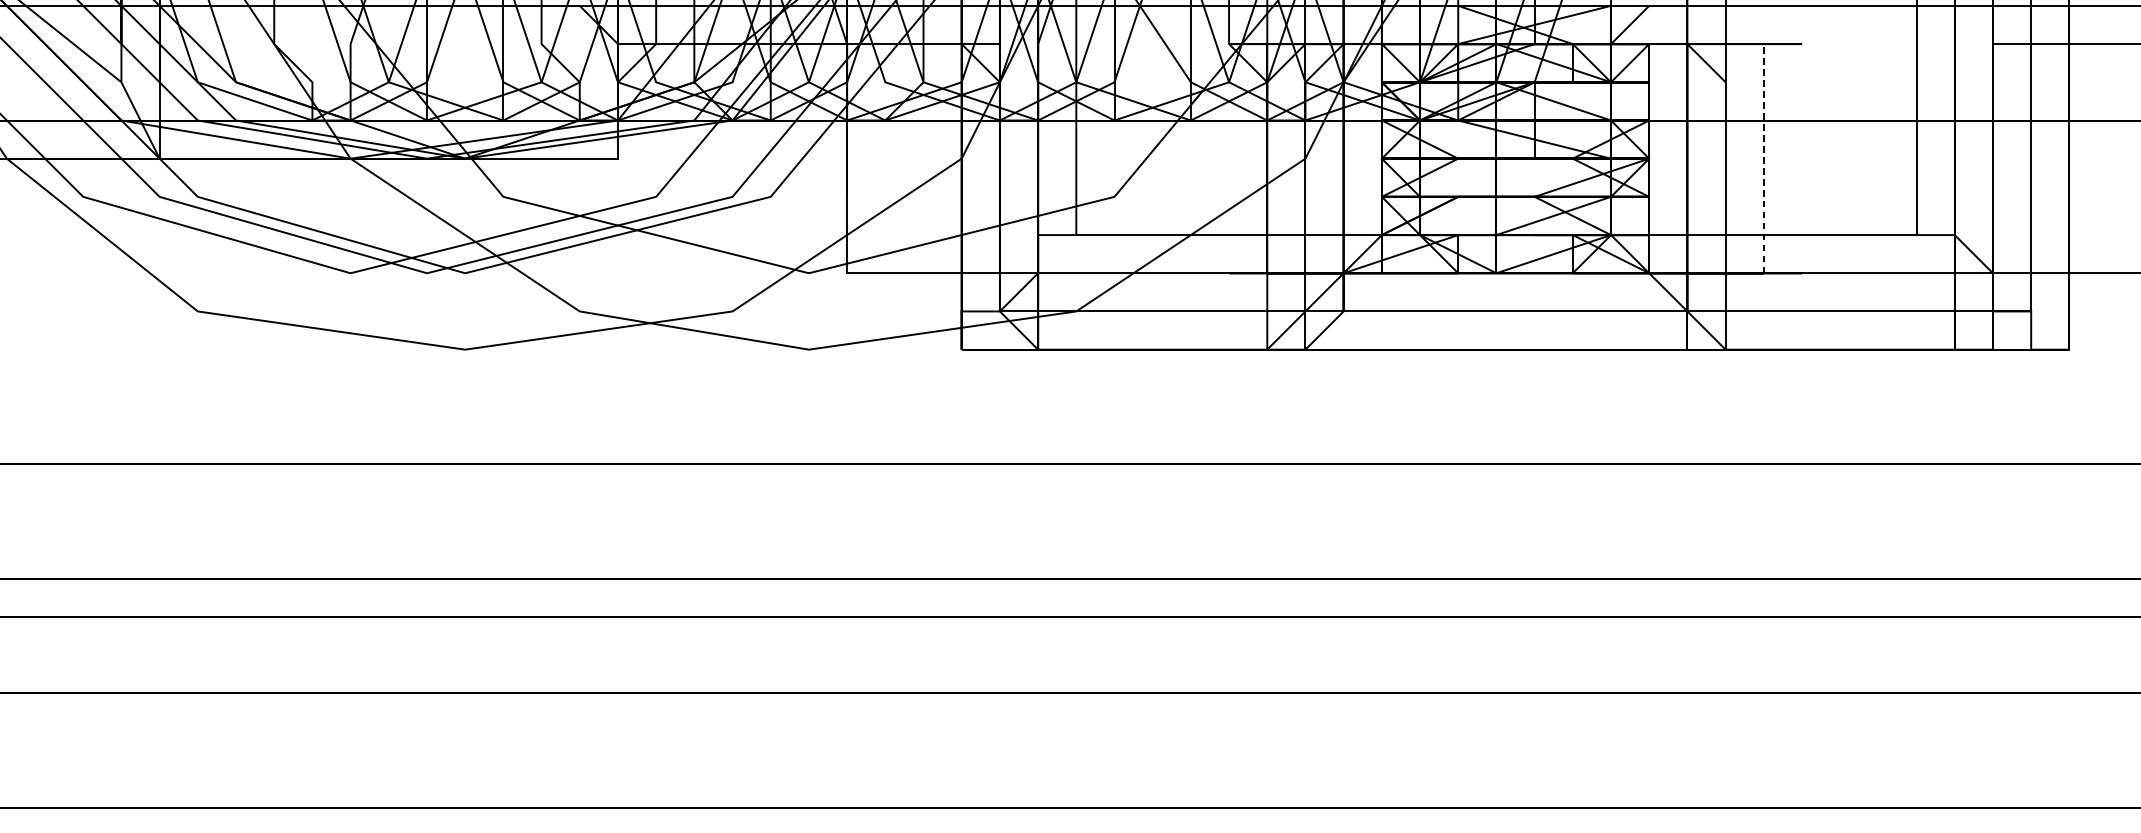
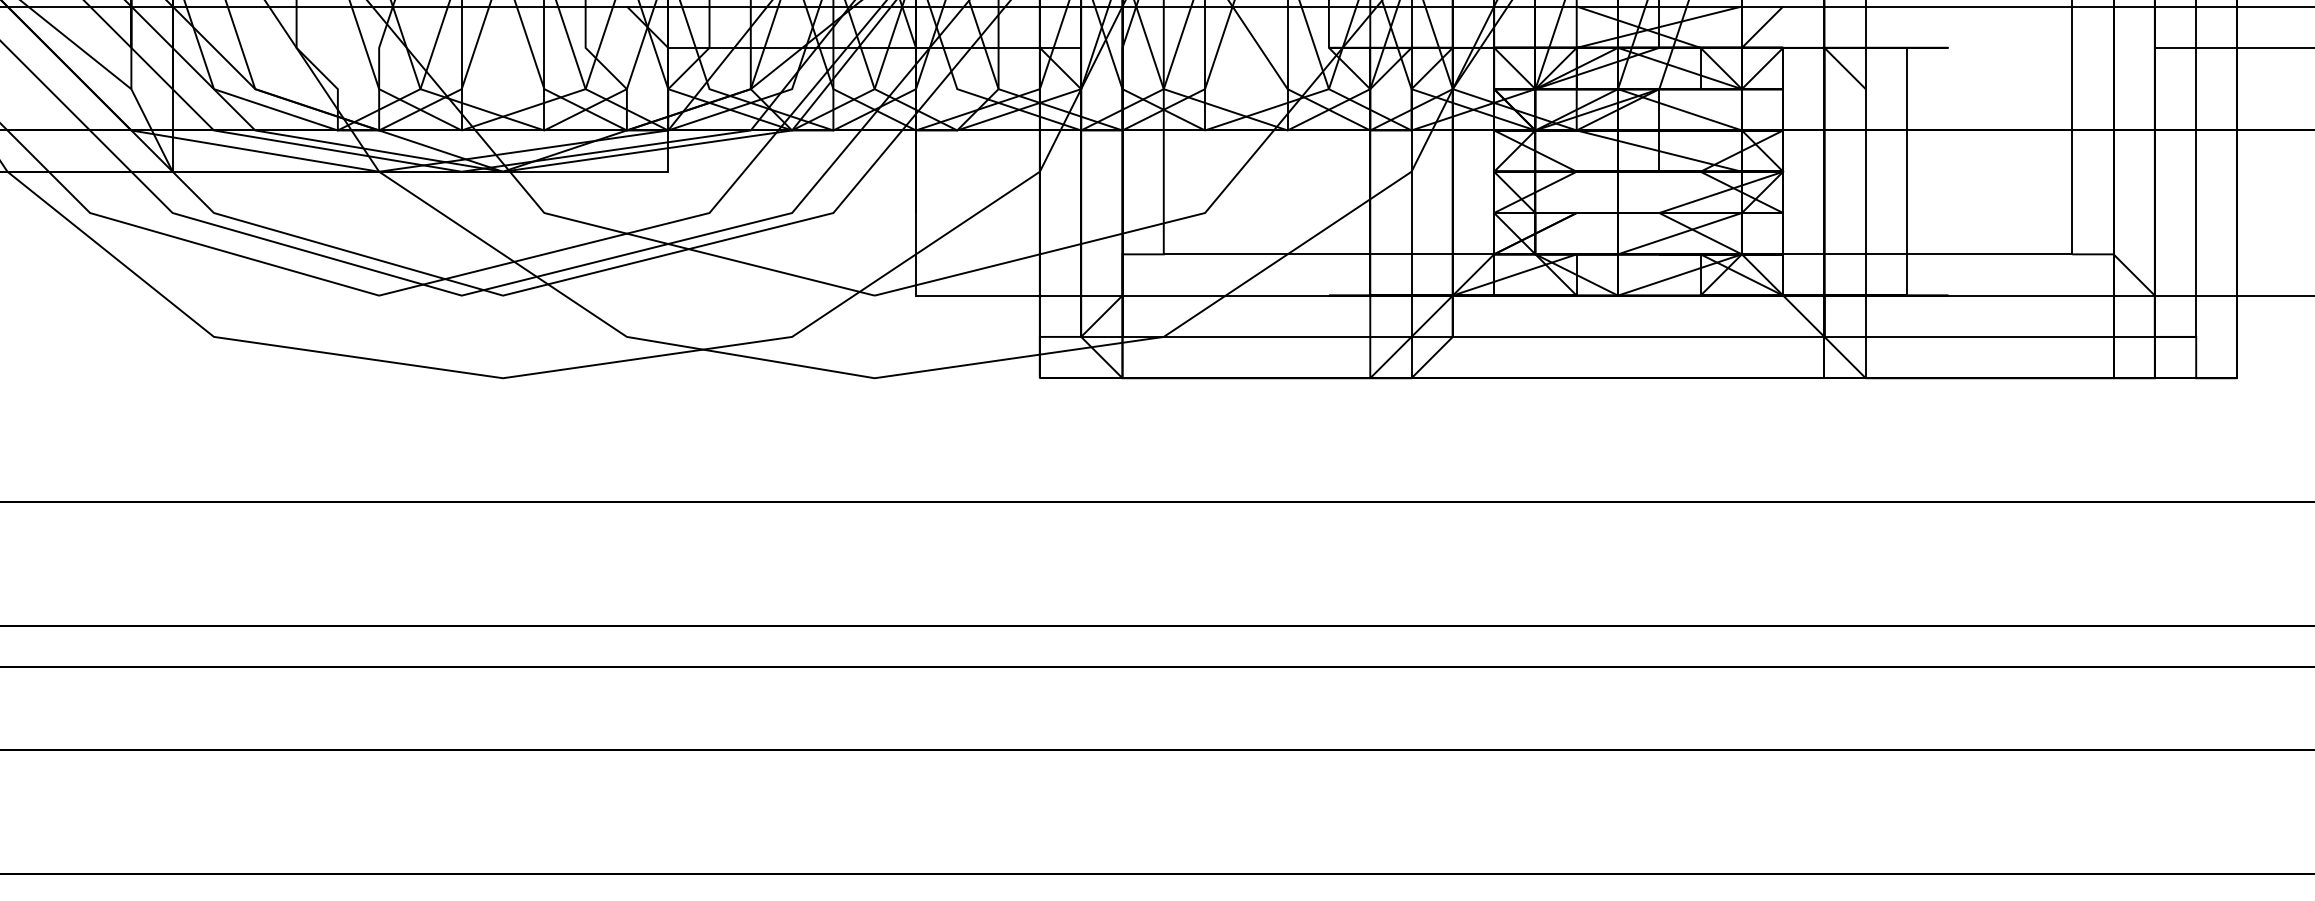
line: (1764, 158) -> (1907, 171), dashed -> solid

